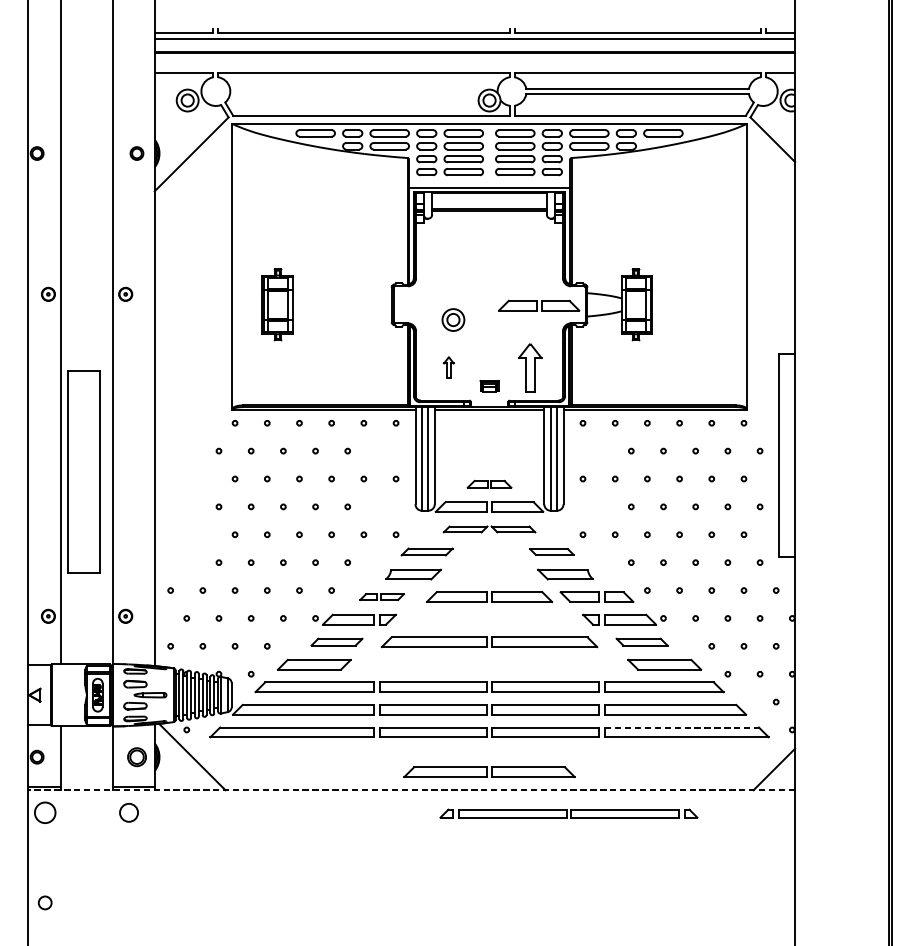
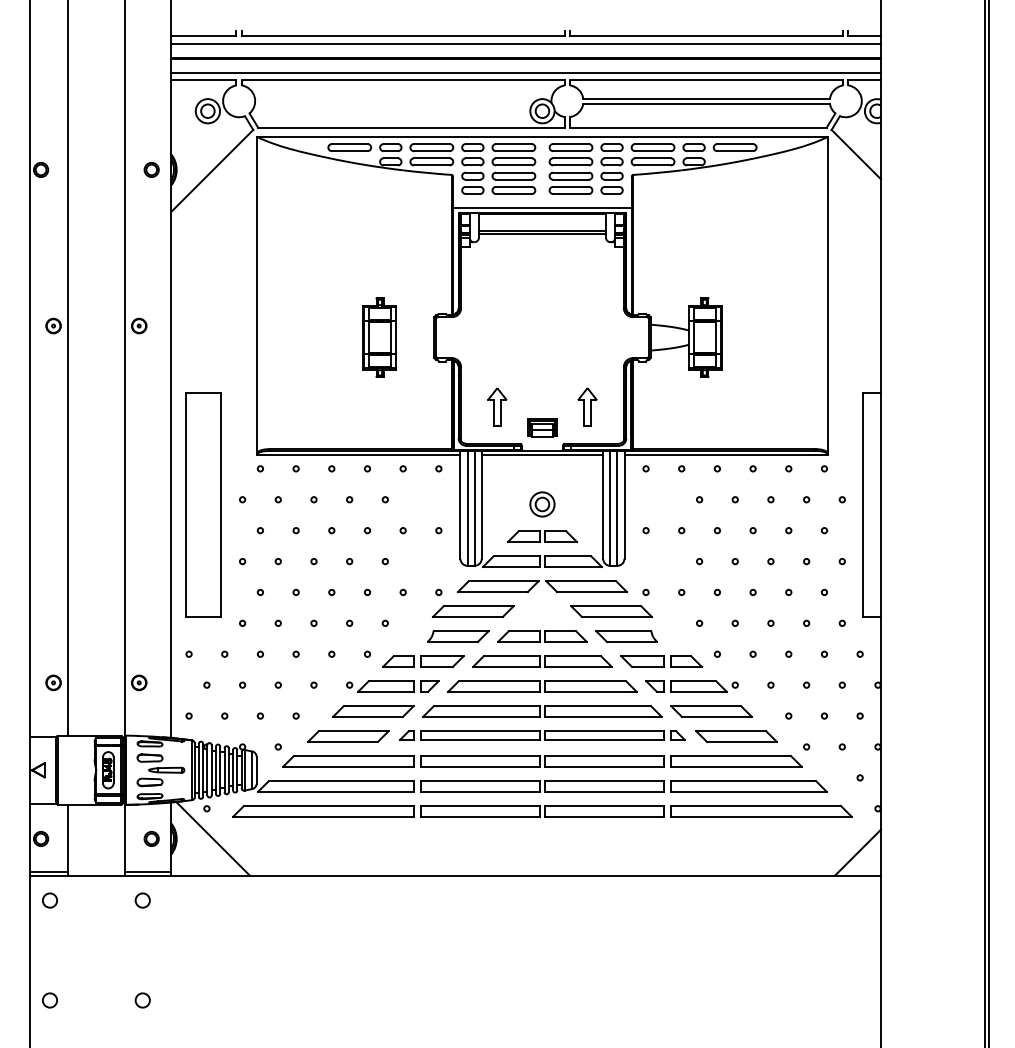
line: (475, 66) -> (526, 73), added
part: (277, 304) -> (379, 337), moved
part: (539, 305) -> (542, 636), moved
part: (453, 320) -> (542, 504), moved
part: (448, 366) -> (497, 406), size x1.67
part: (530, 366) -> (587, 406), size x0.71
part: (489, 385) -> (542, 427), size x1.43
part: (83, 471) -> (203, 504), moved
part: (489, 484) -> (542, 536), size x1.43
part: (489, 529) -> (542, 586), size x1.67
part: (427, 551) -> (473, 611), size x1.43
part: (551, 551) -> (611, 611), size x1.67
part: (382, 597) -> (423, 661), size x1.67
part: (337, 642) -> (373, 711), size x1.43
part: (642, 642) -> (711, 711), size x1.43
line: (682, 727) -> (756, 806), dashed -> solid
part: (136, 756) -> (151, 838), size x0.71
part: (489, 772) -> (542, 686), moved
line: (411, 790) -> (455, 875), dashed -> solid
circle: (44, 812) -> (49, 900), size x0.62
circle: (128, 812) -> (142, 900), size x0.71
part: (568, 813) -> (542, 735), moved
circle: (128, 902) -> (142, 1000), added

